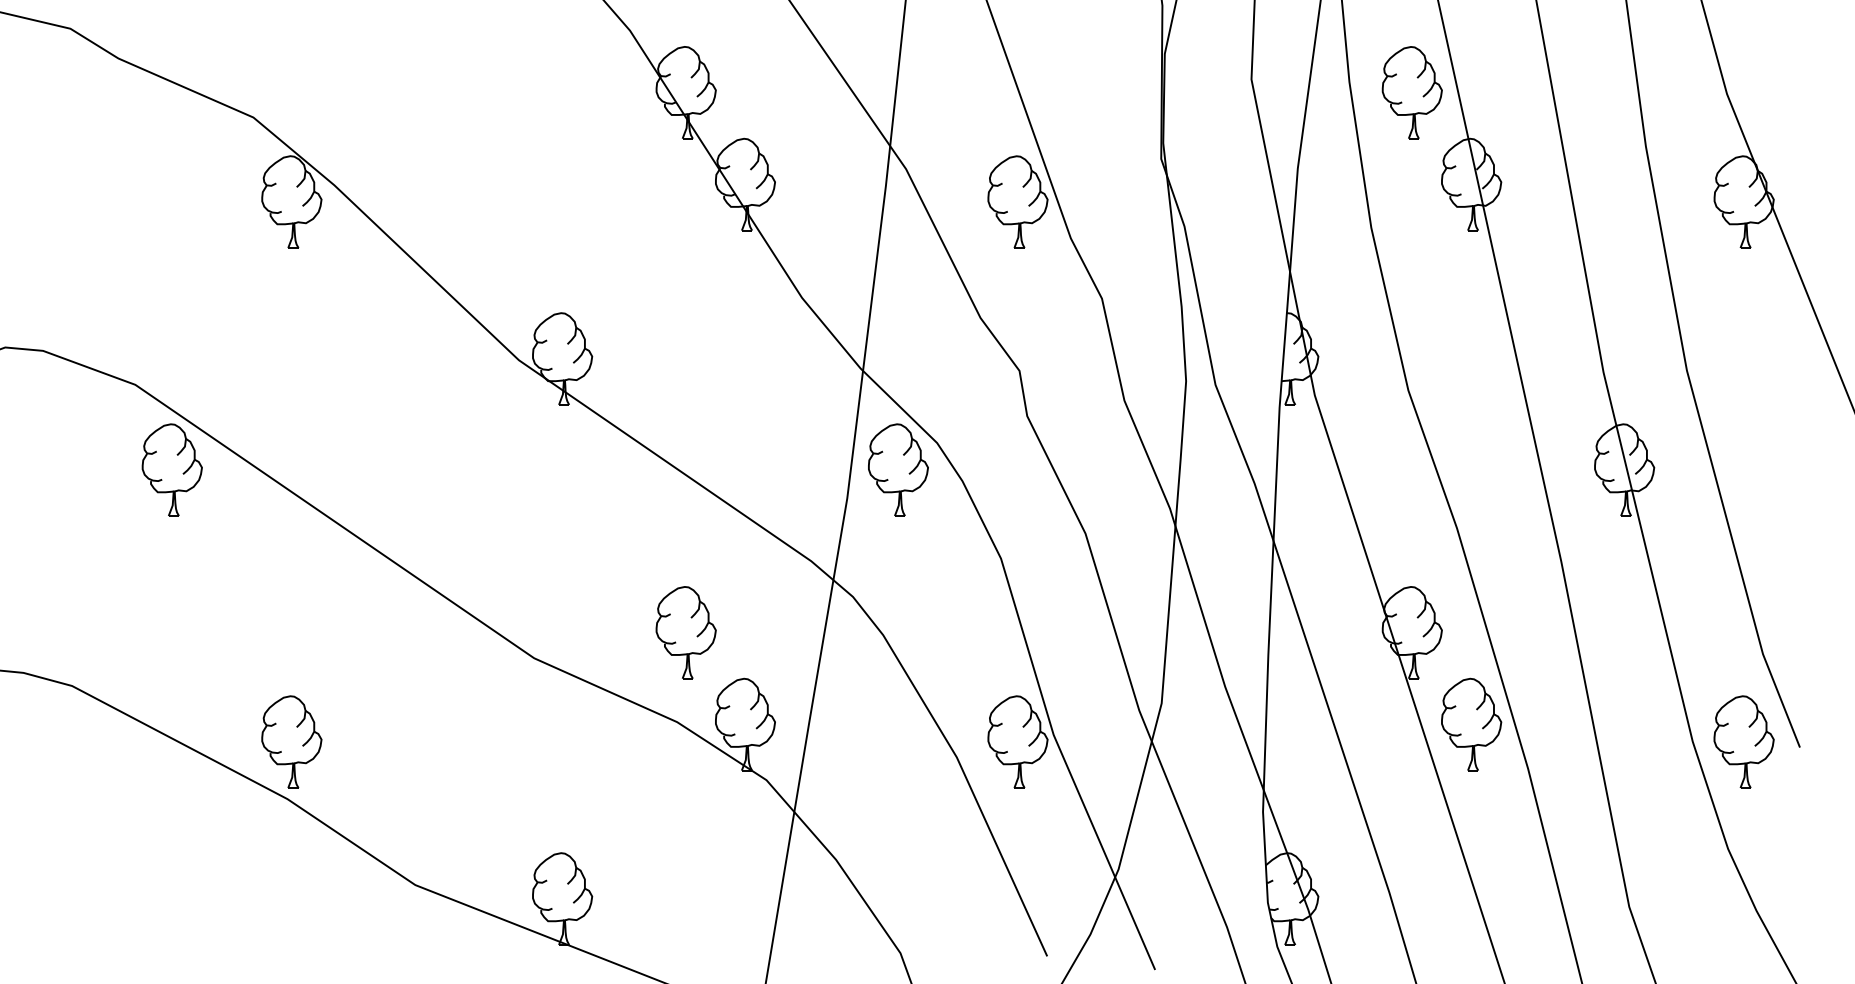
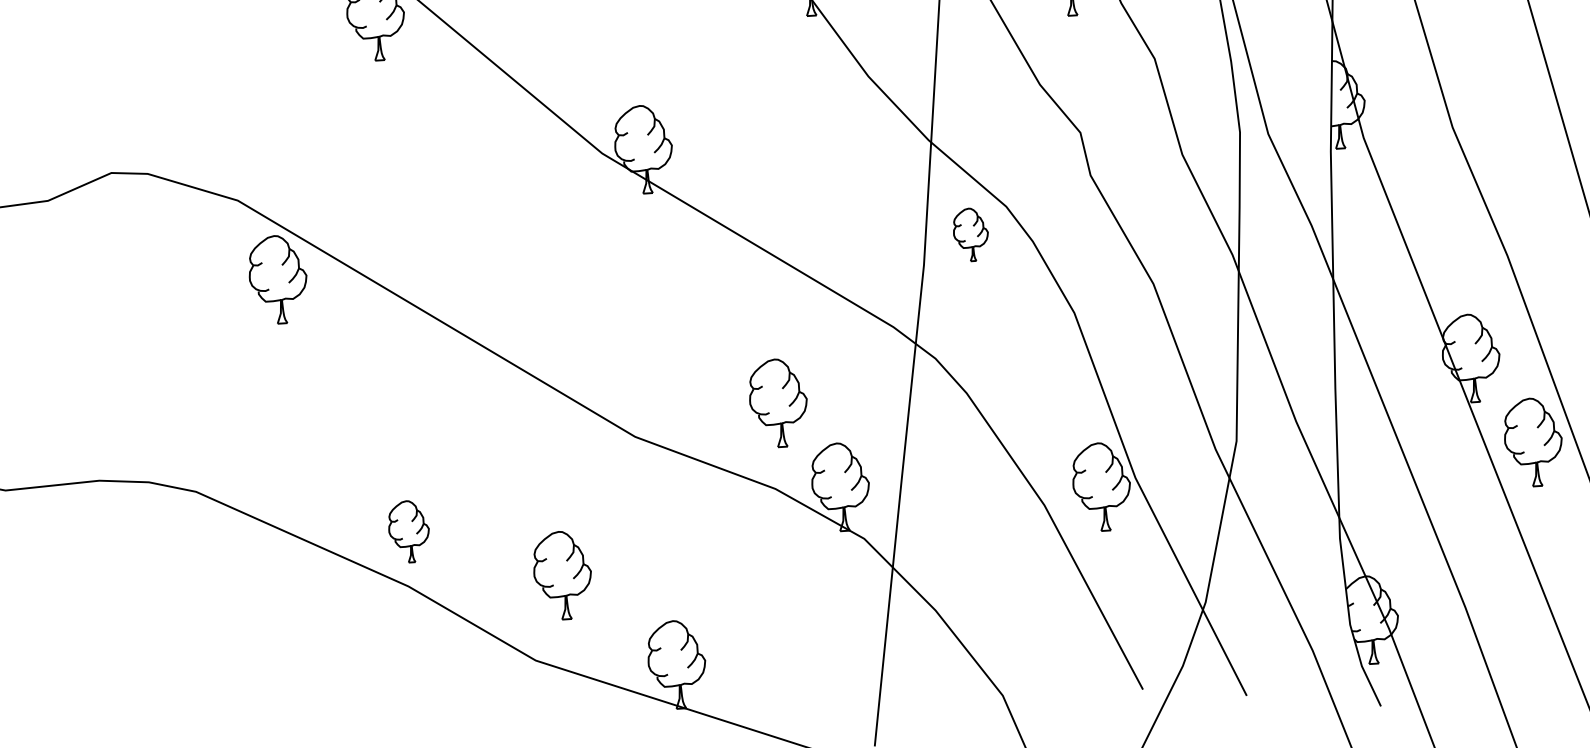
part: (898, 469) -> (971, 234), size x0.6
part: (291, 741) -> (408, 531), size x0.7
part: (448, 797) -> (562, 574), added

